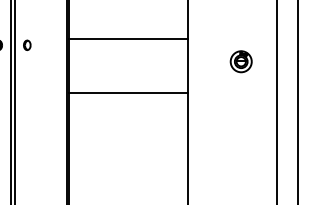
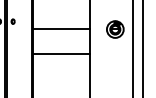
line: (128, 38) -> (61, 28), moved
part: (241, 61) -> (115, 29), size x1.67
line: (128, 93) -> (61, 54), moved

